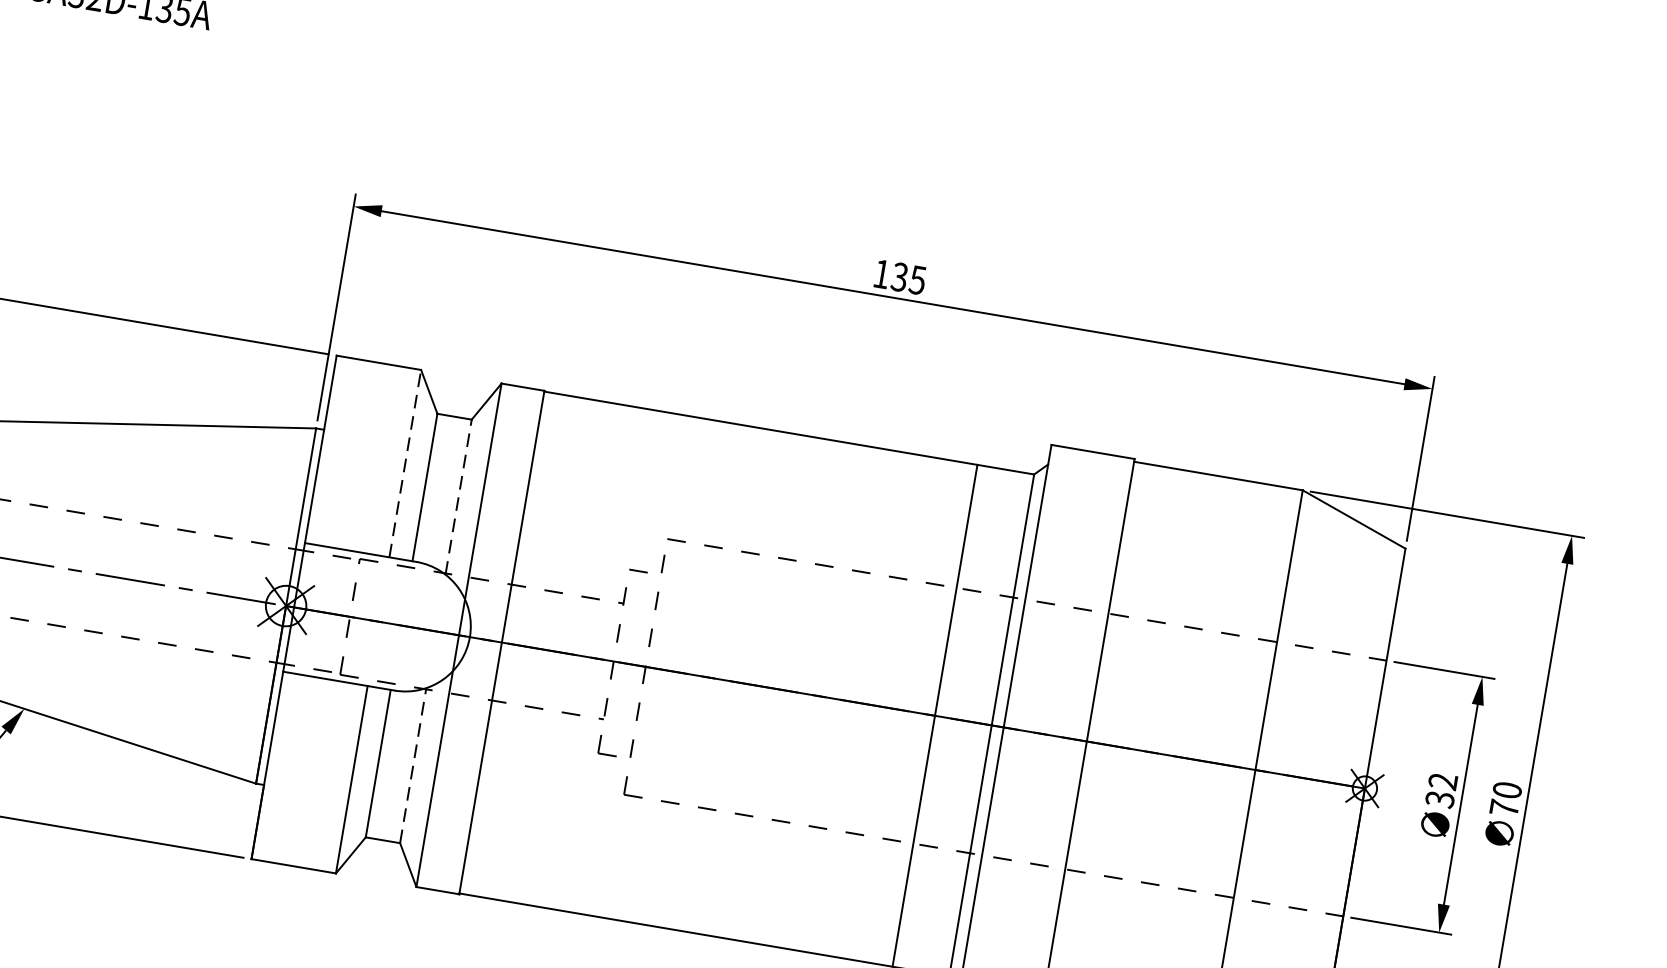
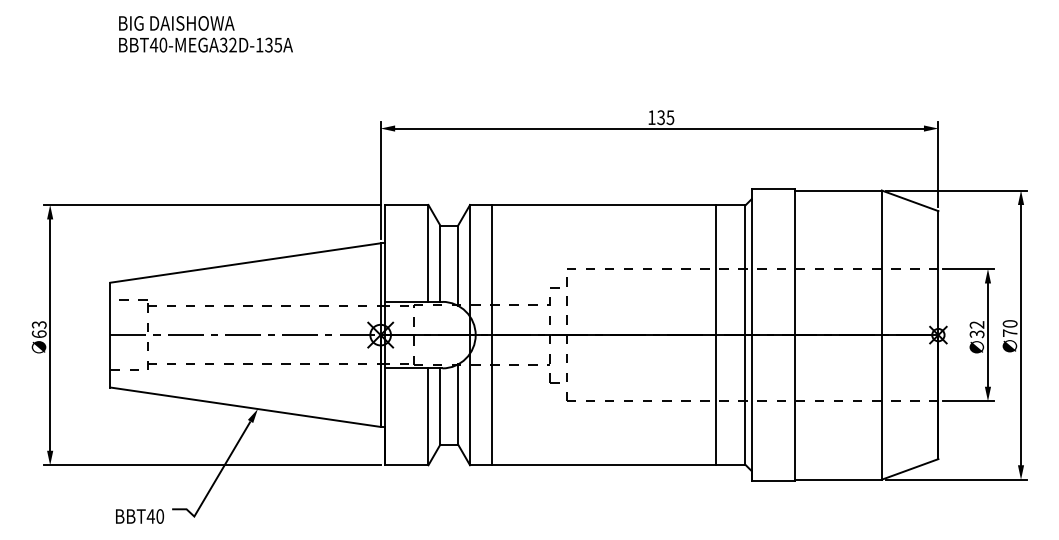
line: (405, 461) -> (428, 252), dashed -> solid
line: (459, 496) -> (458, 265), dashed -> solid
line: (413, 765) -> (458, 404), dashed -> solid

